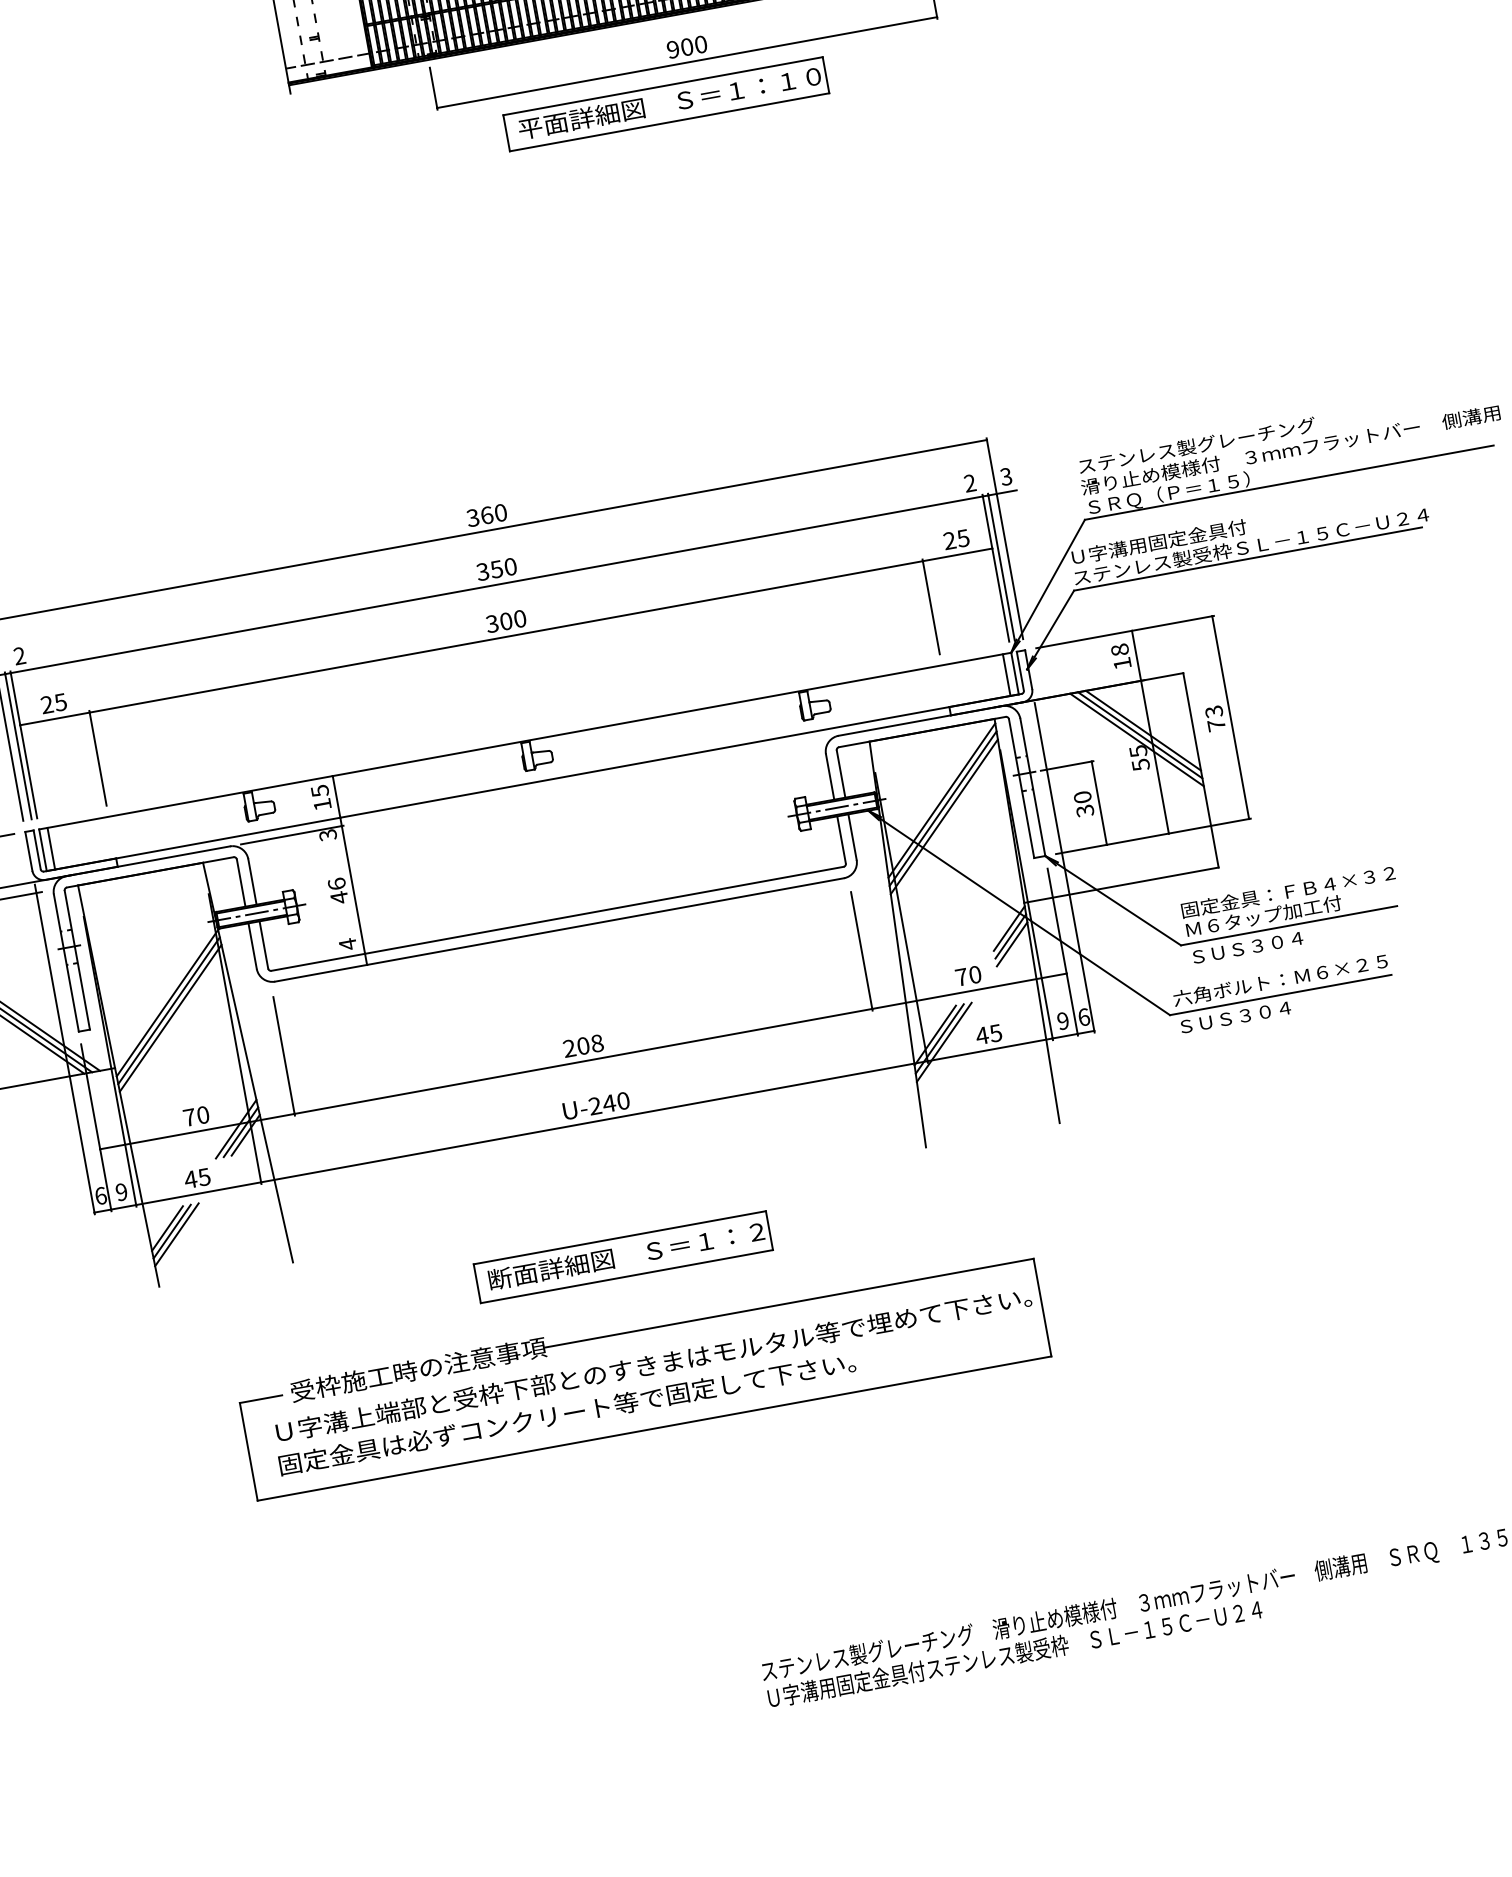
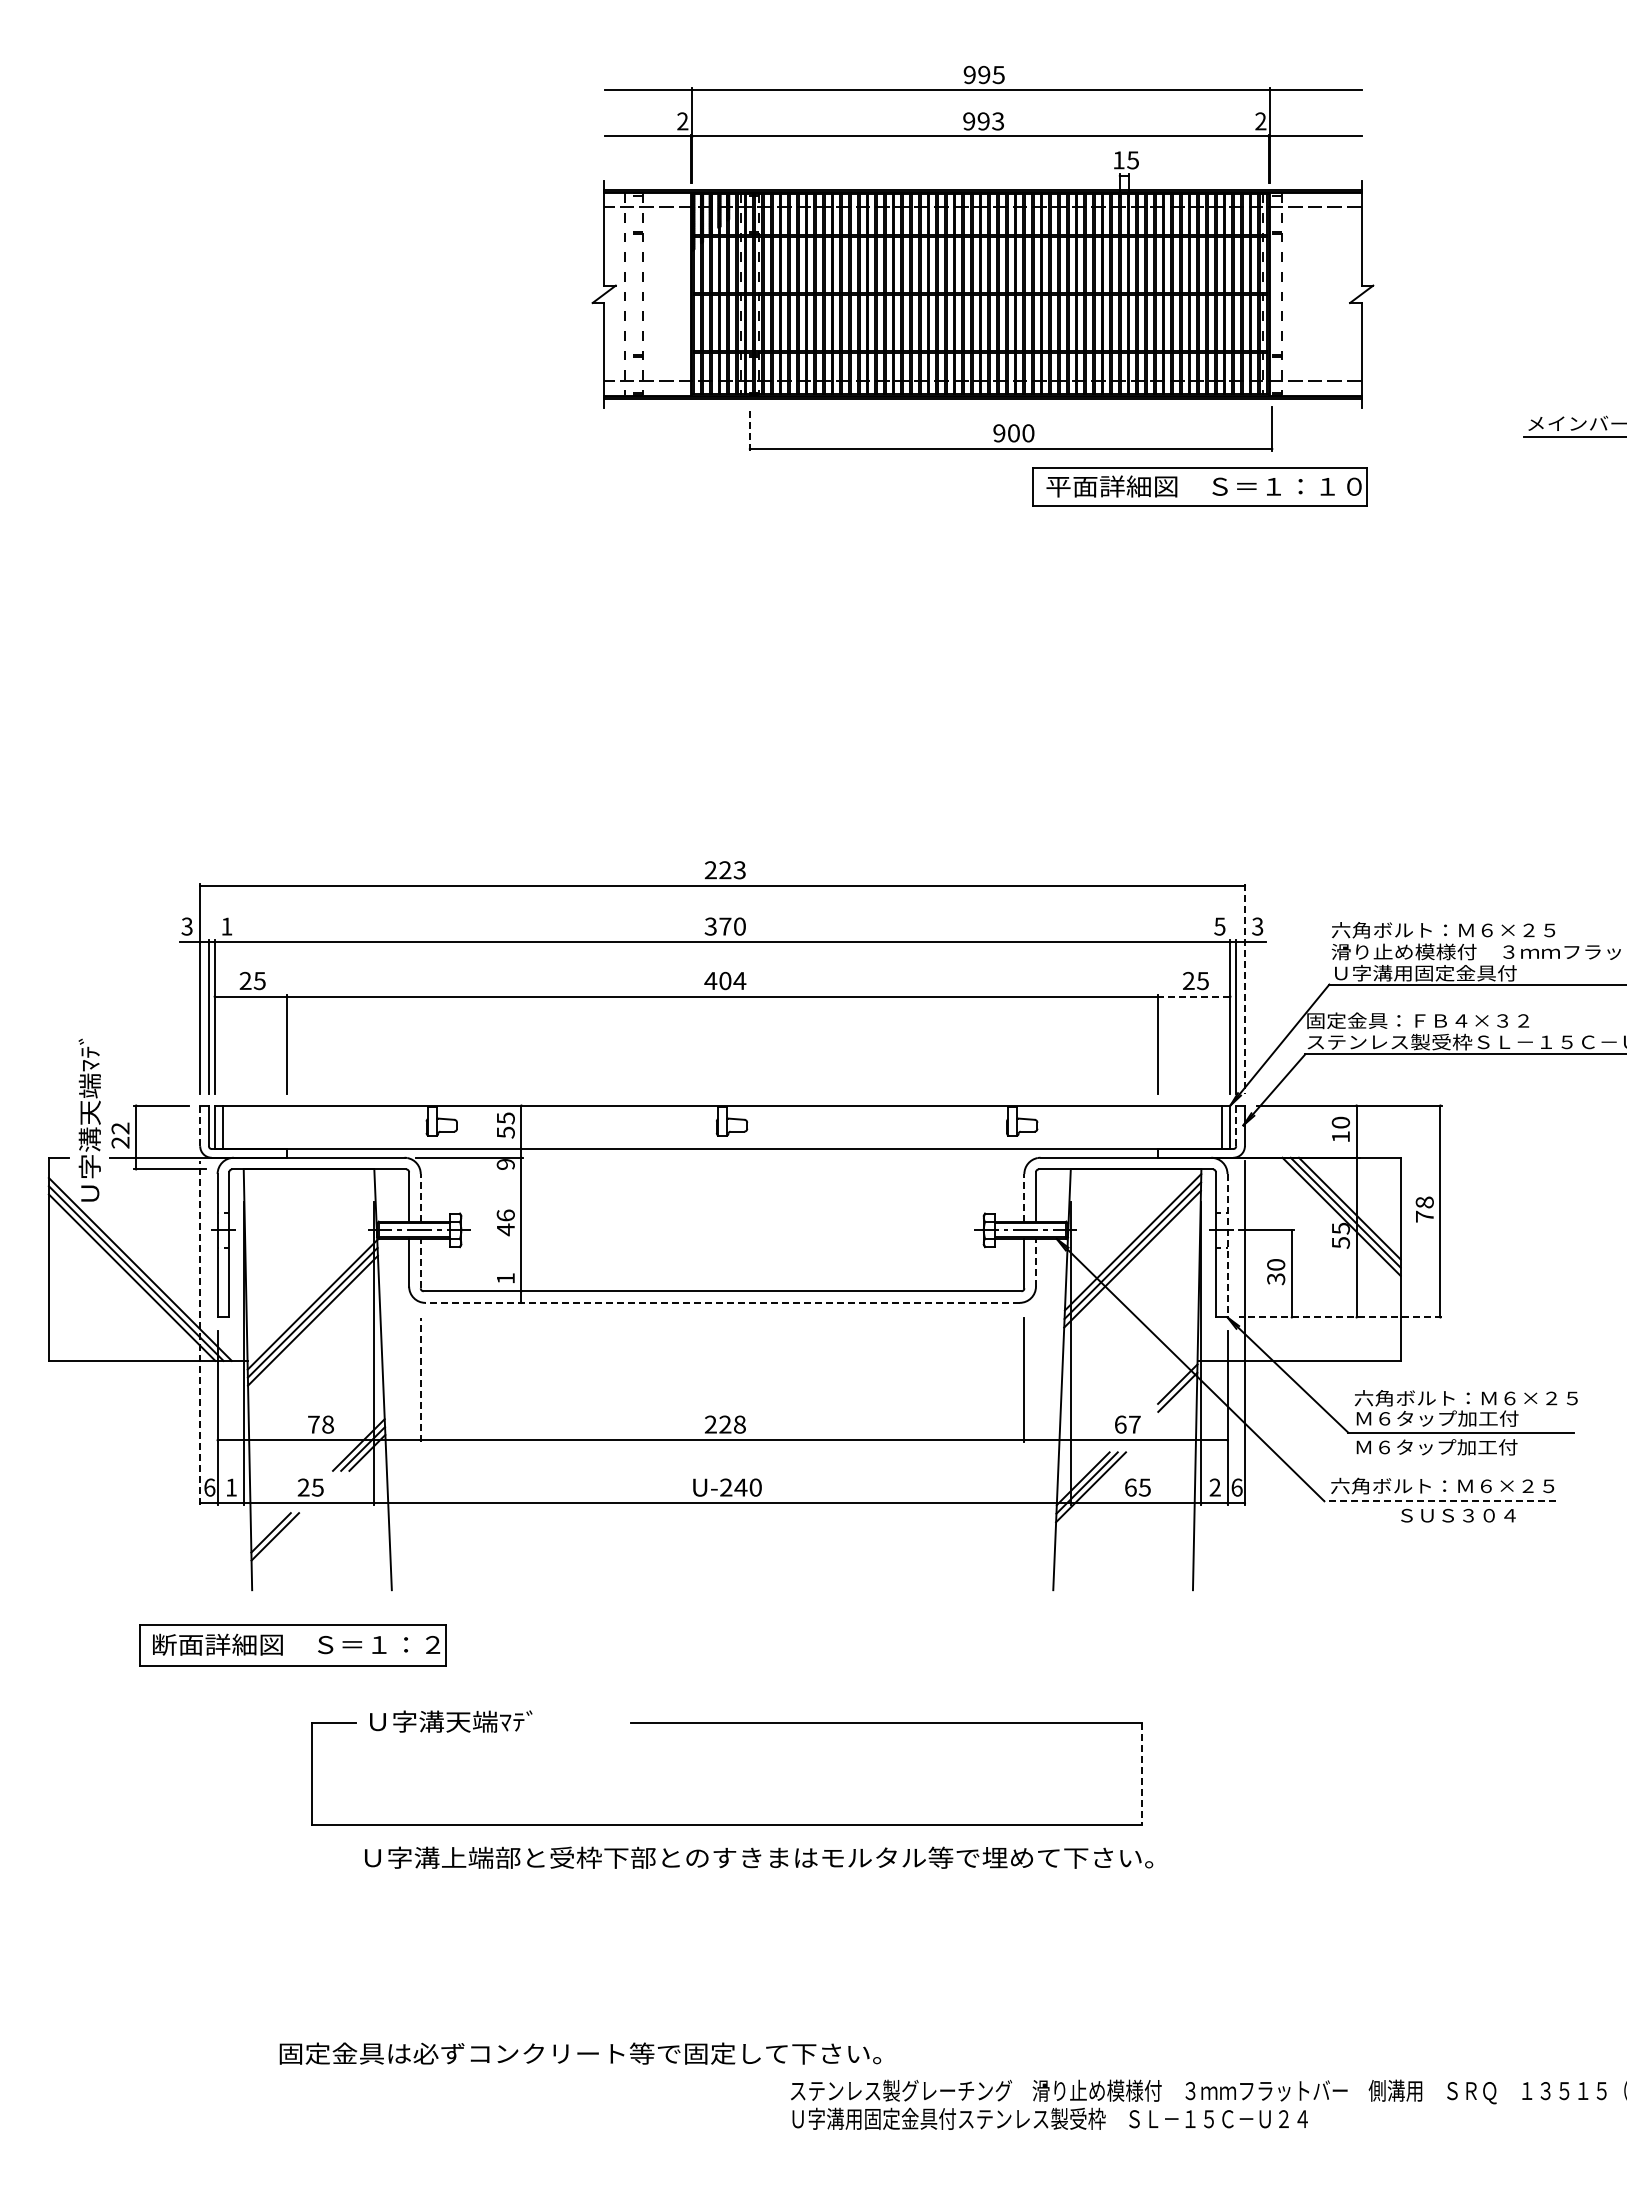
line: (433, 88) -> (749, 428), solid -> dashed
part: (665, 103) -> (1199, 486), moved
text: (1196, 446) -> (1455, 930), ステンレス製グレーチング -> 六角ボルト：Ｍ６×２５
text: (969, 483) -> (1219, 926), 2 -> 5
text: (1174, 492) -> (1425, 973), ＳＲＱ（Ｐ＝１５） -> Ｕ字溝用固定金具付
text: (486, 515) -> (724, 870), 360 -> 223
text: (1176, 538) -> (1418, 1020), Ｕ字溝用固定金具付 -> 固定金具：ＦＢ４×３２
line: (1004, 539) -> (1244, 989), solid -> dashed
line: (956, 554) -> (1193, 996), solid -> dashed
text: (496, 569) -> (725, 926), 350 -> 370
text: (506, 620) -> (725, 980), 300 -> 404
text: (1119, 649) -> (1340, 1122), 18 -> 10
text: (19, 656) -> (226, 926), 2 -> 1
line: (1020, 670) -> (1236, 1125), solid -> dashed
text: (1213, 711) -> (1424, 1202), 73 -> 78
line: (830, 776) -> (1024, 1197), solid -> dashed
line: (1032, 787) -> (1227, 1245), solid -> dashed
text: (322, 804) -> (505, 1132), 15 -> 55
text: (327, 835) -> (505, 1164), 3 -> 9
line: (852, 836) -> (1035, 1262), solid -> dashed
line: (1153, 836) -> (1340, 1317), solid -> dashed
line: (29, 850) -> (200, 1125), solid -> dashed
line: (252, 881) -> (420, 1197), solid -> dashed
text: (1287, 892) -> (1465, 1398), 固定金具：ＦＢ４×３２ -> 六角ボルト：Ｍ６×２５
line: (559, 929) -> (722, 1302), solid -> dashed
line: (263, 944) -> (420, 1263), solid -> dashed
text: (347, 944) -> (505, 1278), 4 -> 1
line: (1011, 944) -> (1177, 1400), removed
text: (1267, 944) -> (1436, 1447), ＳＵＳ３０４ -> Ｍ６タップ加工付
text: (968, 975) -> (1127, 1424), 70 -> 67
line: (1281, 995) -> (1440, 1501), solid -> dashed
text: (1235, 1017) -> (1458, 1515), moved
text: (1062, 1021) -> (1214, 1487), 9 -> 2
text: (982, 1035) -> (1130, 1487), 45 -> 65
text: (583, 1045) -> (725, 1424), 208 -> 228
line: (65, 1049) -> (200, 1332), solid -> dashed
line: (283, 1056) -> (420, 1380), solid -> dashed
text: (203, 1114) -> (328, 1424), 70 -> 78
text: (190, 1179) -> (303, 1487), 45 -> 25
text: (121, 1192) -> (231, 1487), 9 -> 1
line: (176, 1234) -> (279, 1540), removed
part: (622, 1257) -> (292, 1645), moved
line: (1042, 1308) -> (1141, 1774), solid -> dashed
text: (654, 1364) -> (759, 1857), moved
text: (418, 1369) -> (499, 1721), 受枠施工時の注意事項 -> Ｕ字溝天端ﾏﾃﾞ
text: (567, 1413) -> (580, 2053), moved

